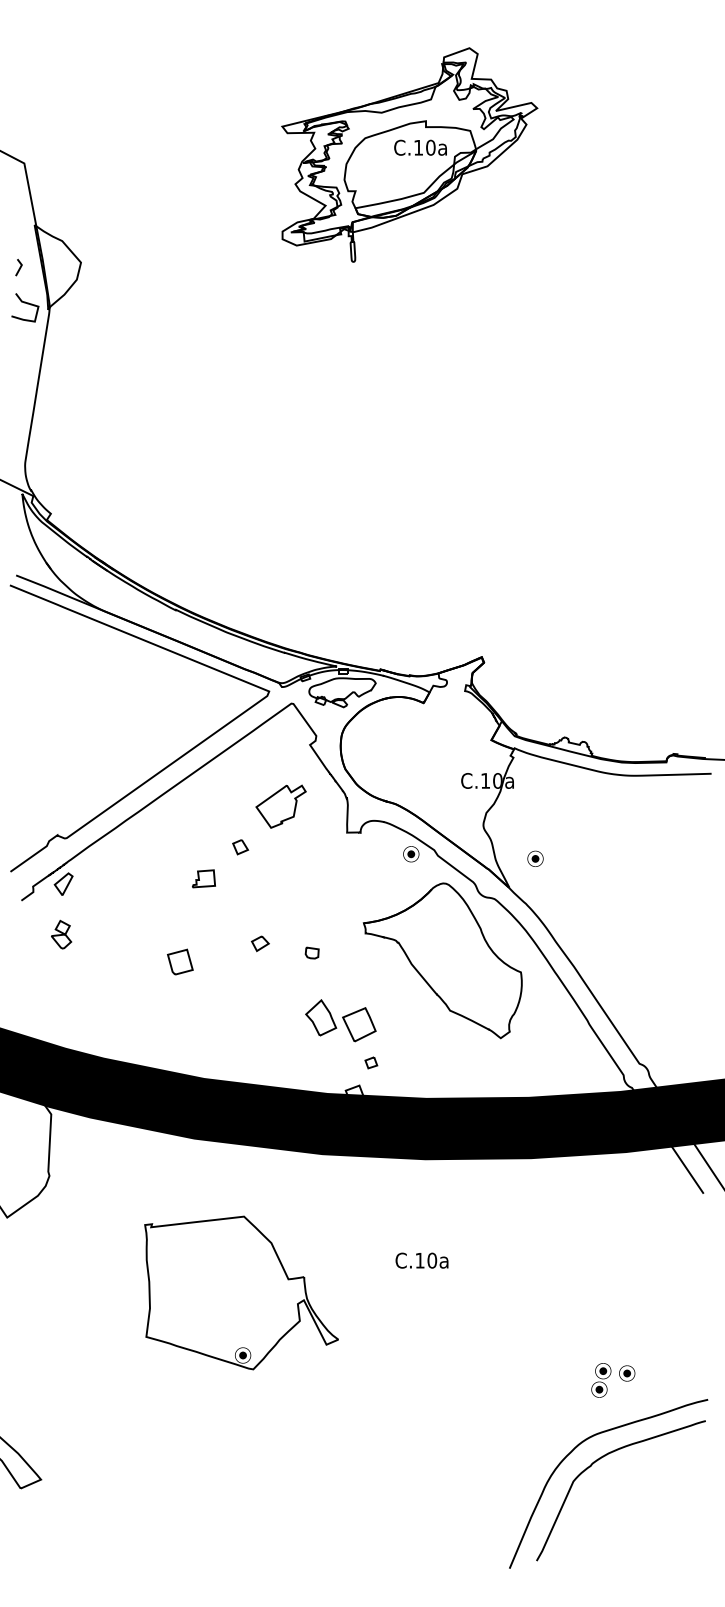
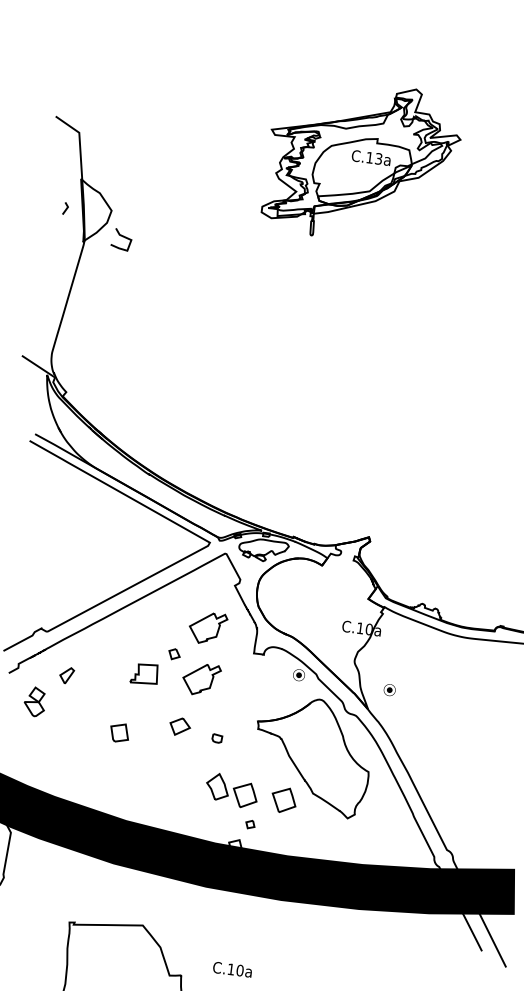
text: (430, 147) -> (378, 158), C.10a -> C.13a
curve: (27, 304) -> (123, 237), moved
part: (280, 876) -> (201, 679), added
part: (203, 878) -> (144, 673), size x1.6
part: (63, 883) -> (66, 675), moved
part: (61, 934) -> (35, 701), size x1.4
part: (260, 943) -> (180, 726), size x1.6
part: (412, 1024) -> (284, 800), added
text: (421, 1260) -> (232, 969), moved

